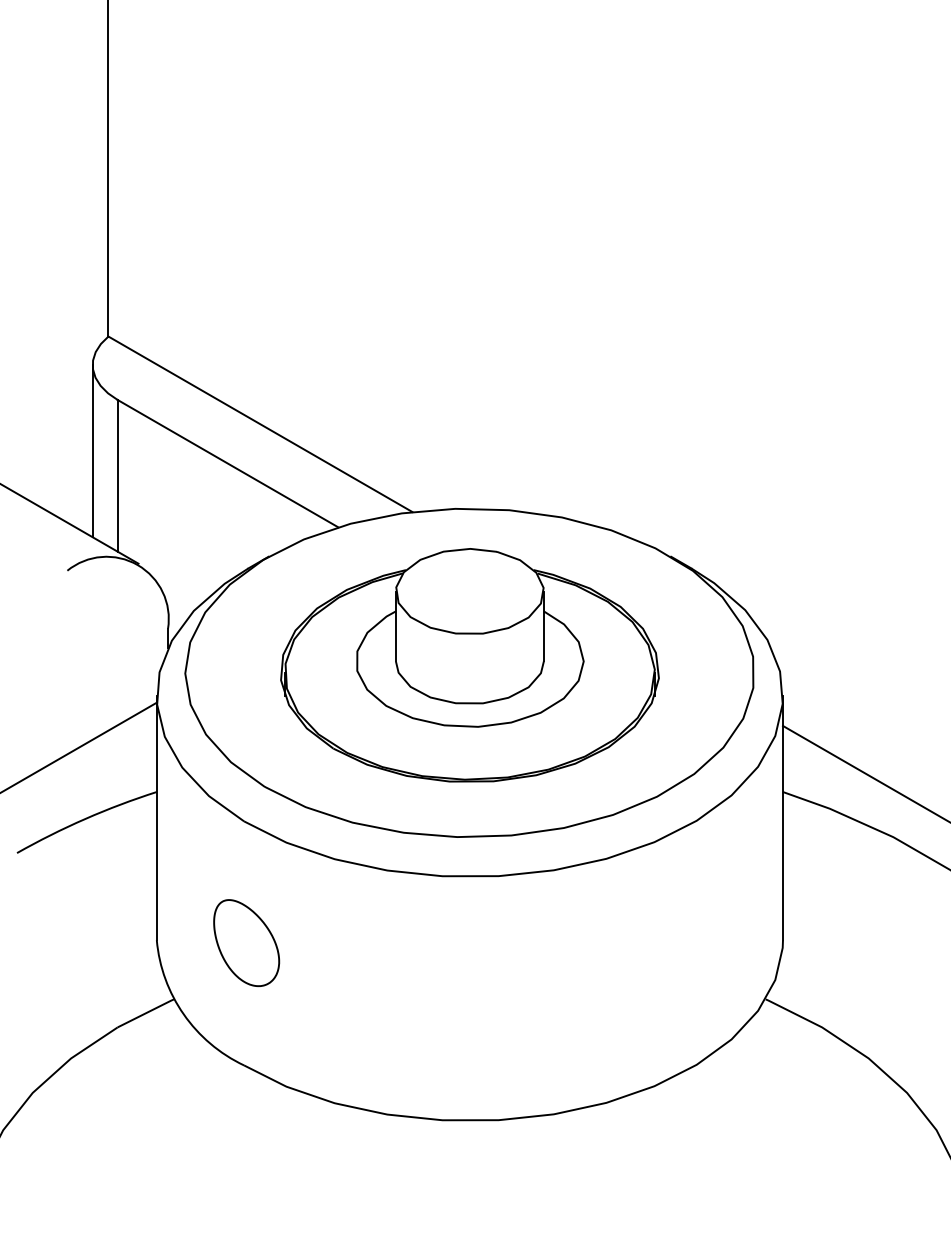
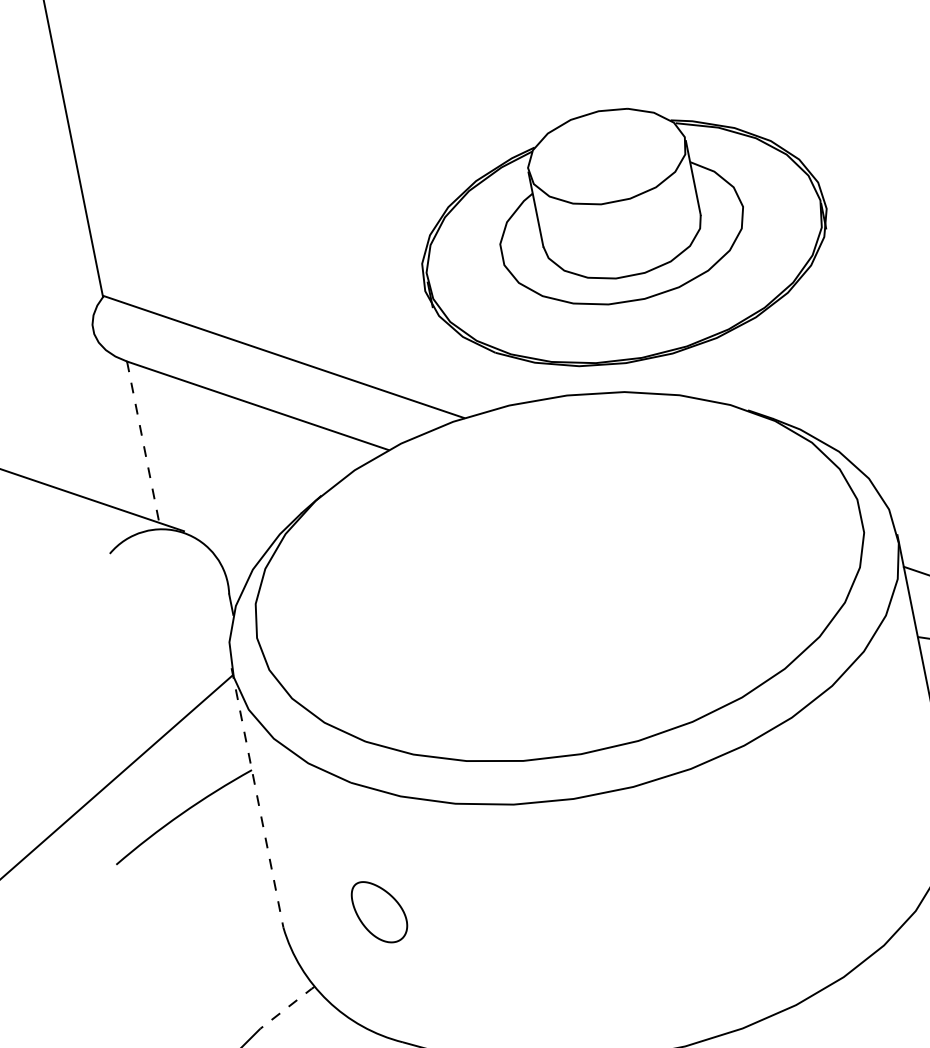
line: (92, 451) -> (111, 421), removed
line: (117, 475) -> (142, 441), solid -> dashed
part: (469, 665) -> (622, 235), moved
line: (156, 818) -> (257, 798), solid -> dashed
part: (246, 943) -> (379, 912), size x0.7
line: (145, 1013) -> (286, 1008), solid -> dashed

